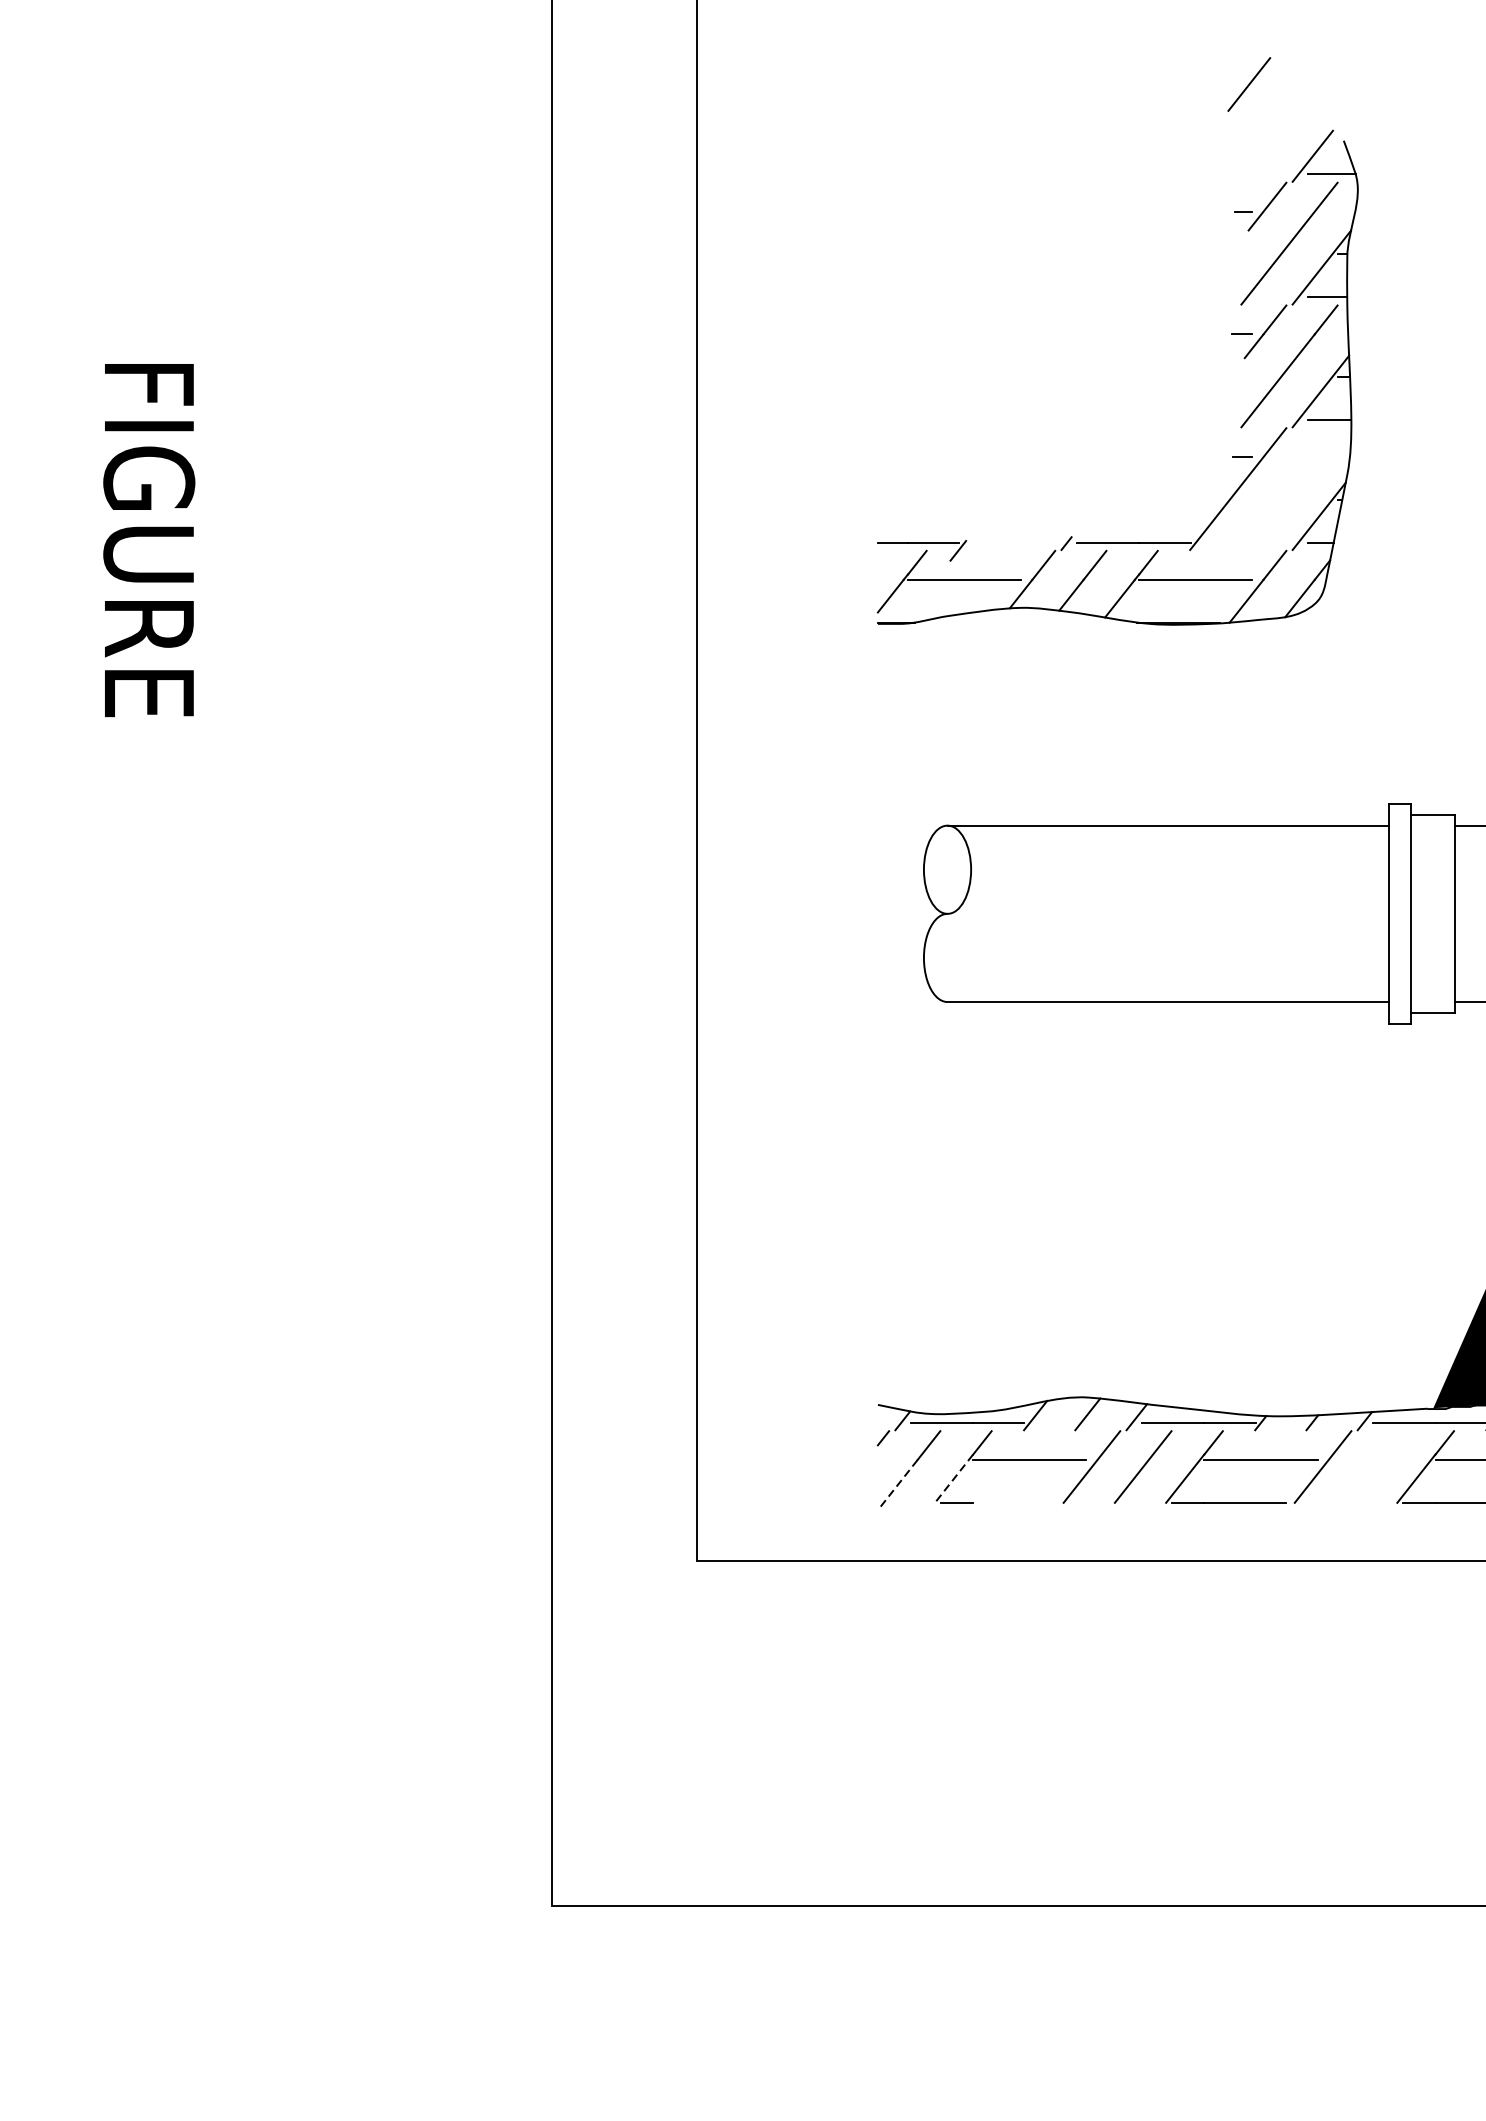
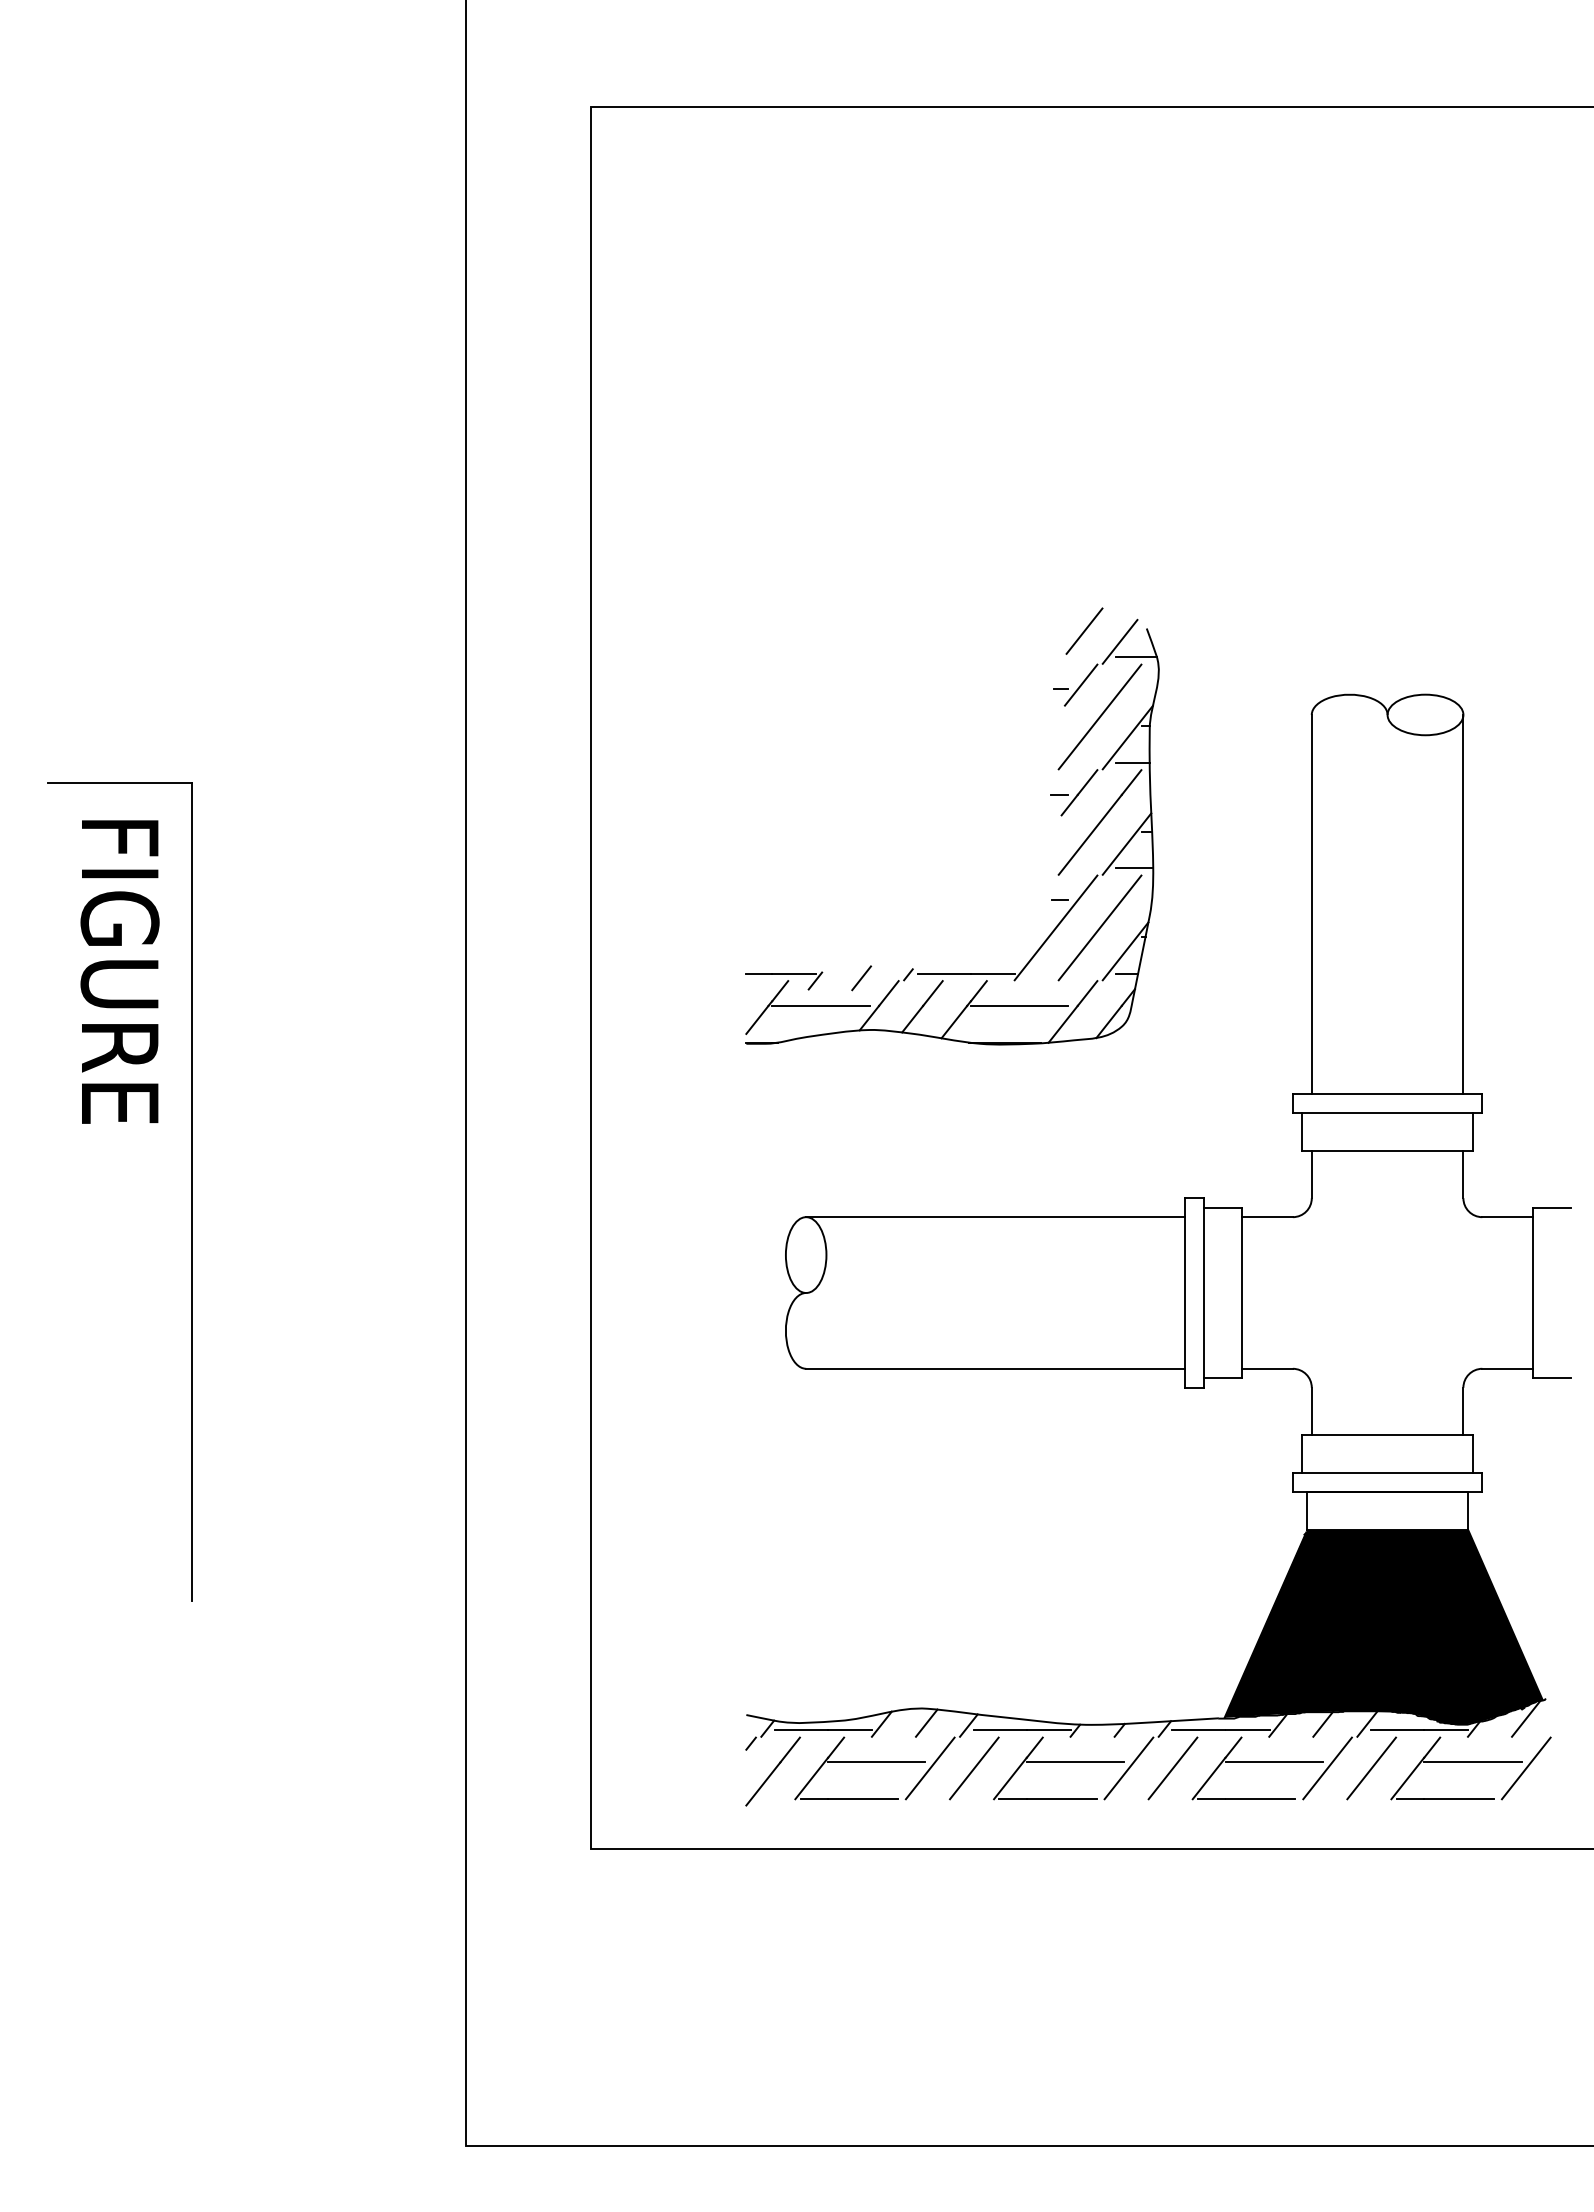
line: (1249, 83) -> (1084, 630), moved
line: (1288, 488) -> (1099, 927), added
line: (1011, 547) -> (861, 978), added
part: (232, 795) -> (191, 1191), added
line: (1373, 1467) -> (1172, 1768), added
line: (953, 1478) -> (811, 1778), dashed -> solid
line: (897, 1485) -> (763, 1784), dashed -> solid
line: (1013, 1503) -> (862, 1799), added

